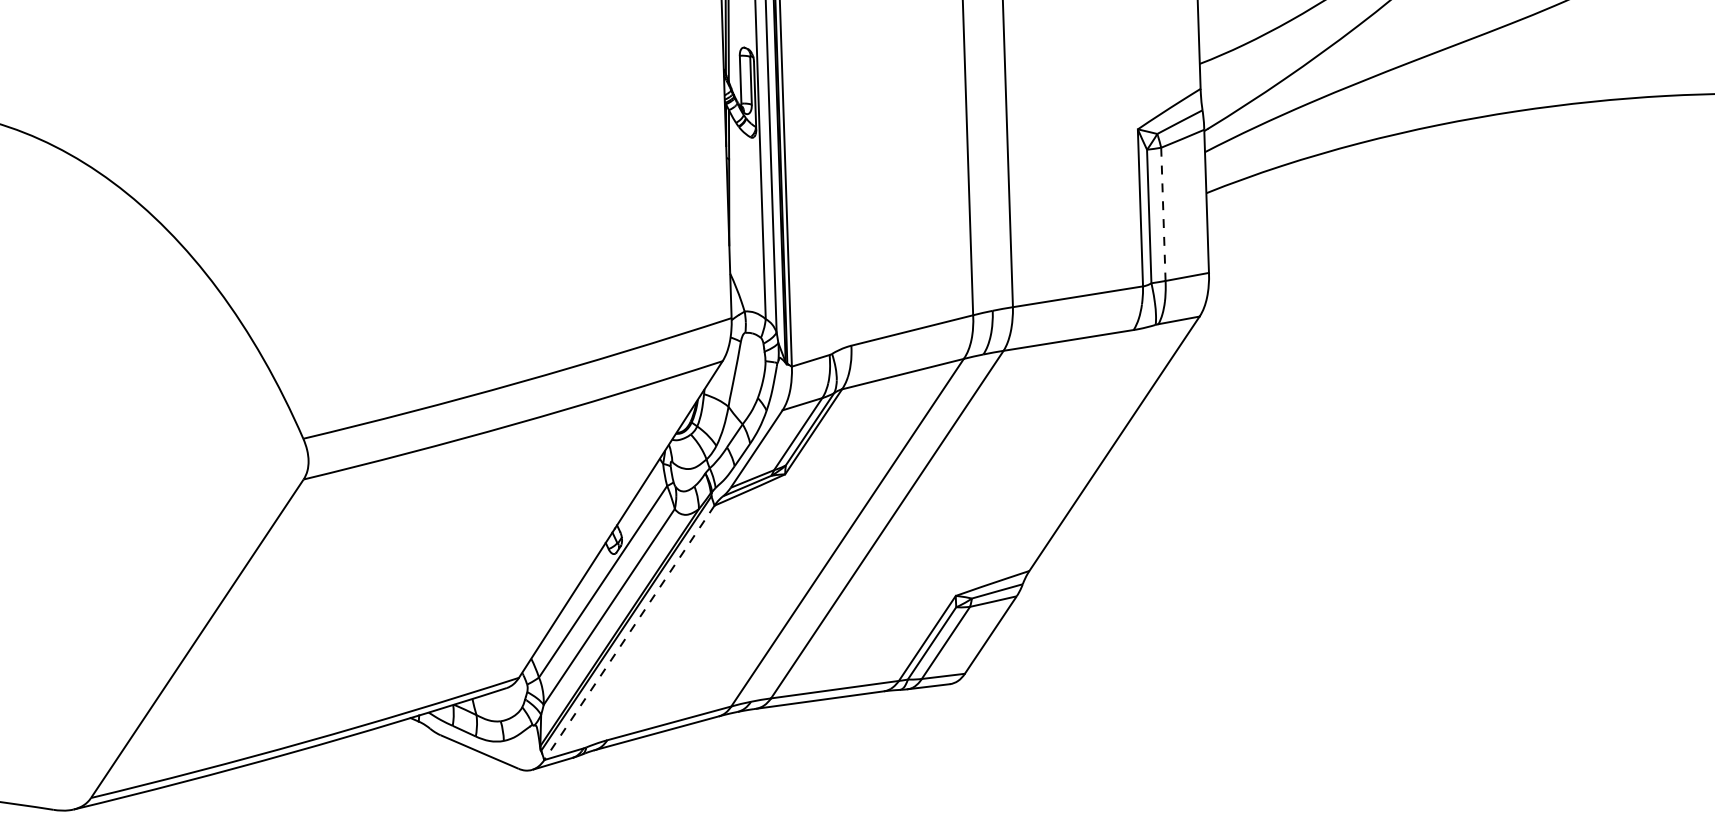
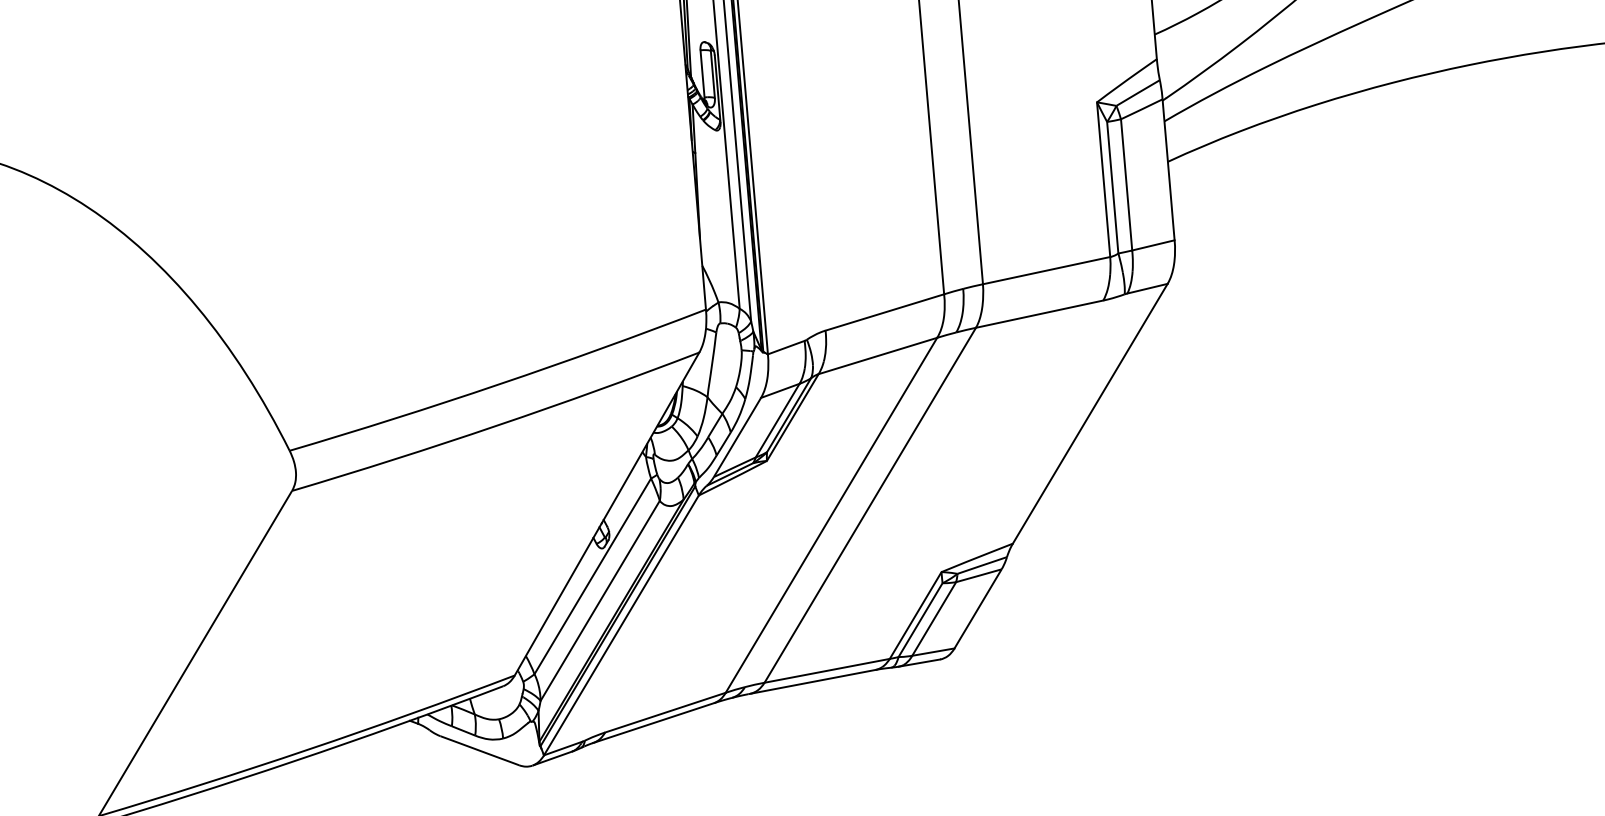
line: (1163, 214) -> (1126, 185), dashed -> solid
line: (629, 633) -> (621, 626), dashed -> solid

